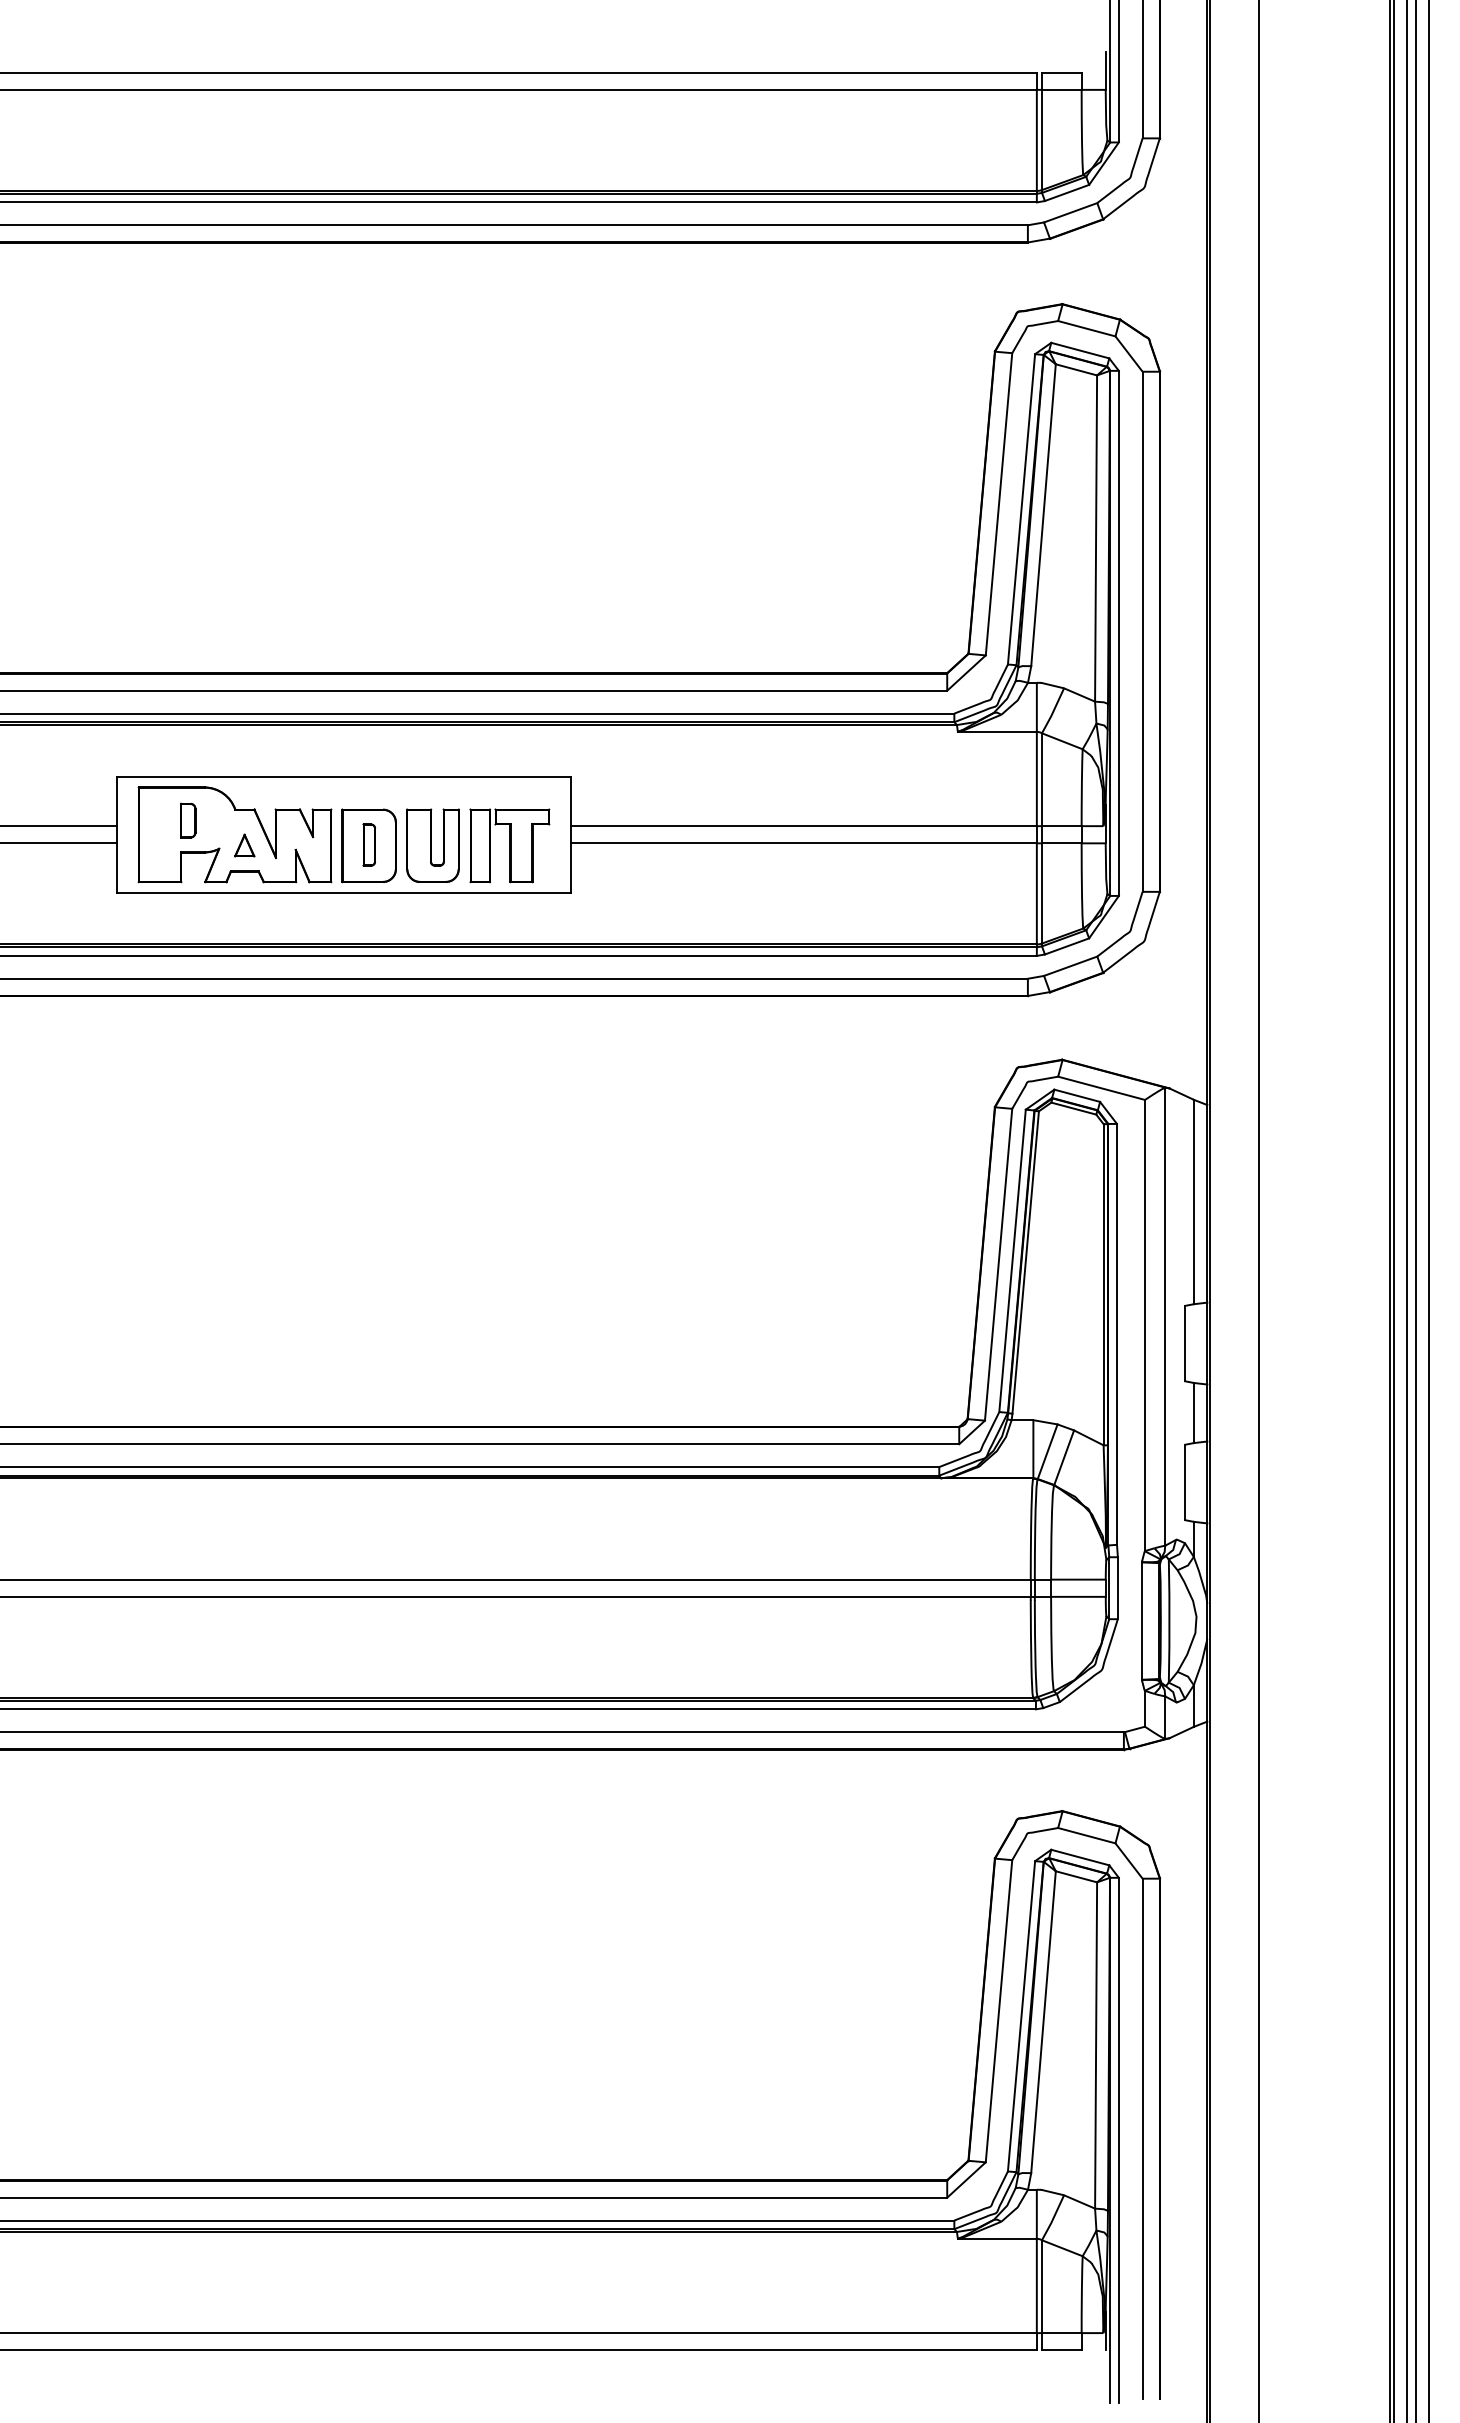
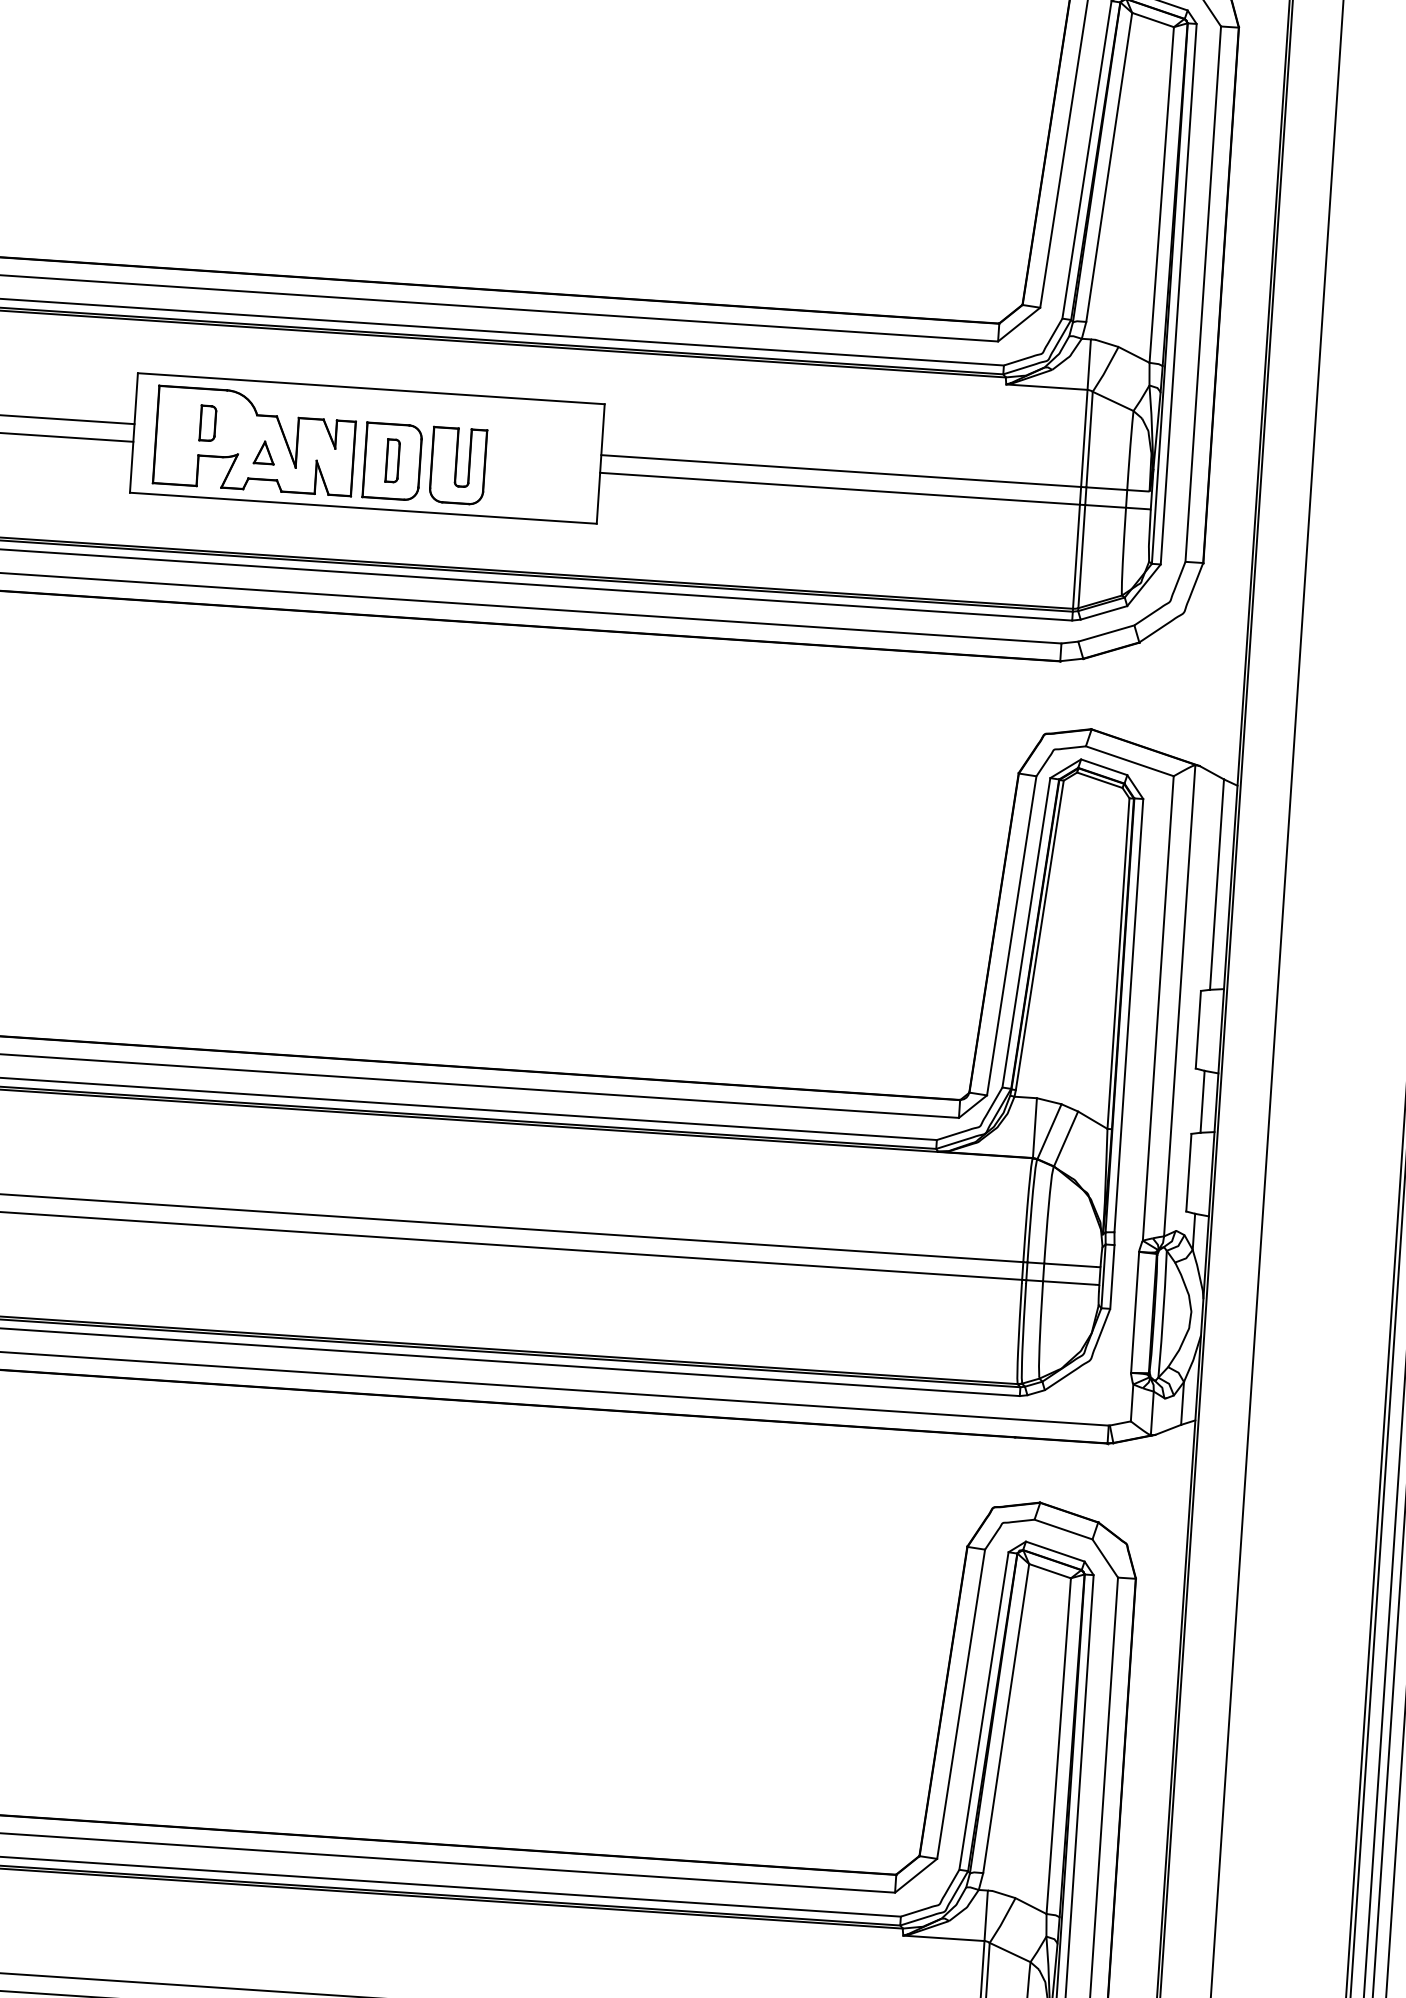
part: (509, 845) -> (536, 470), removed

